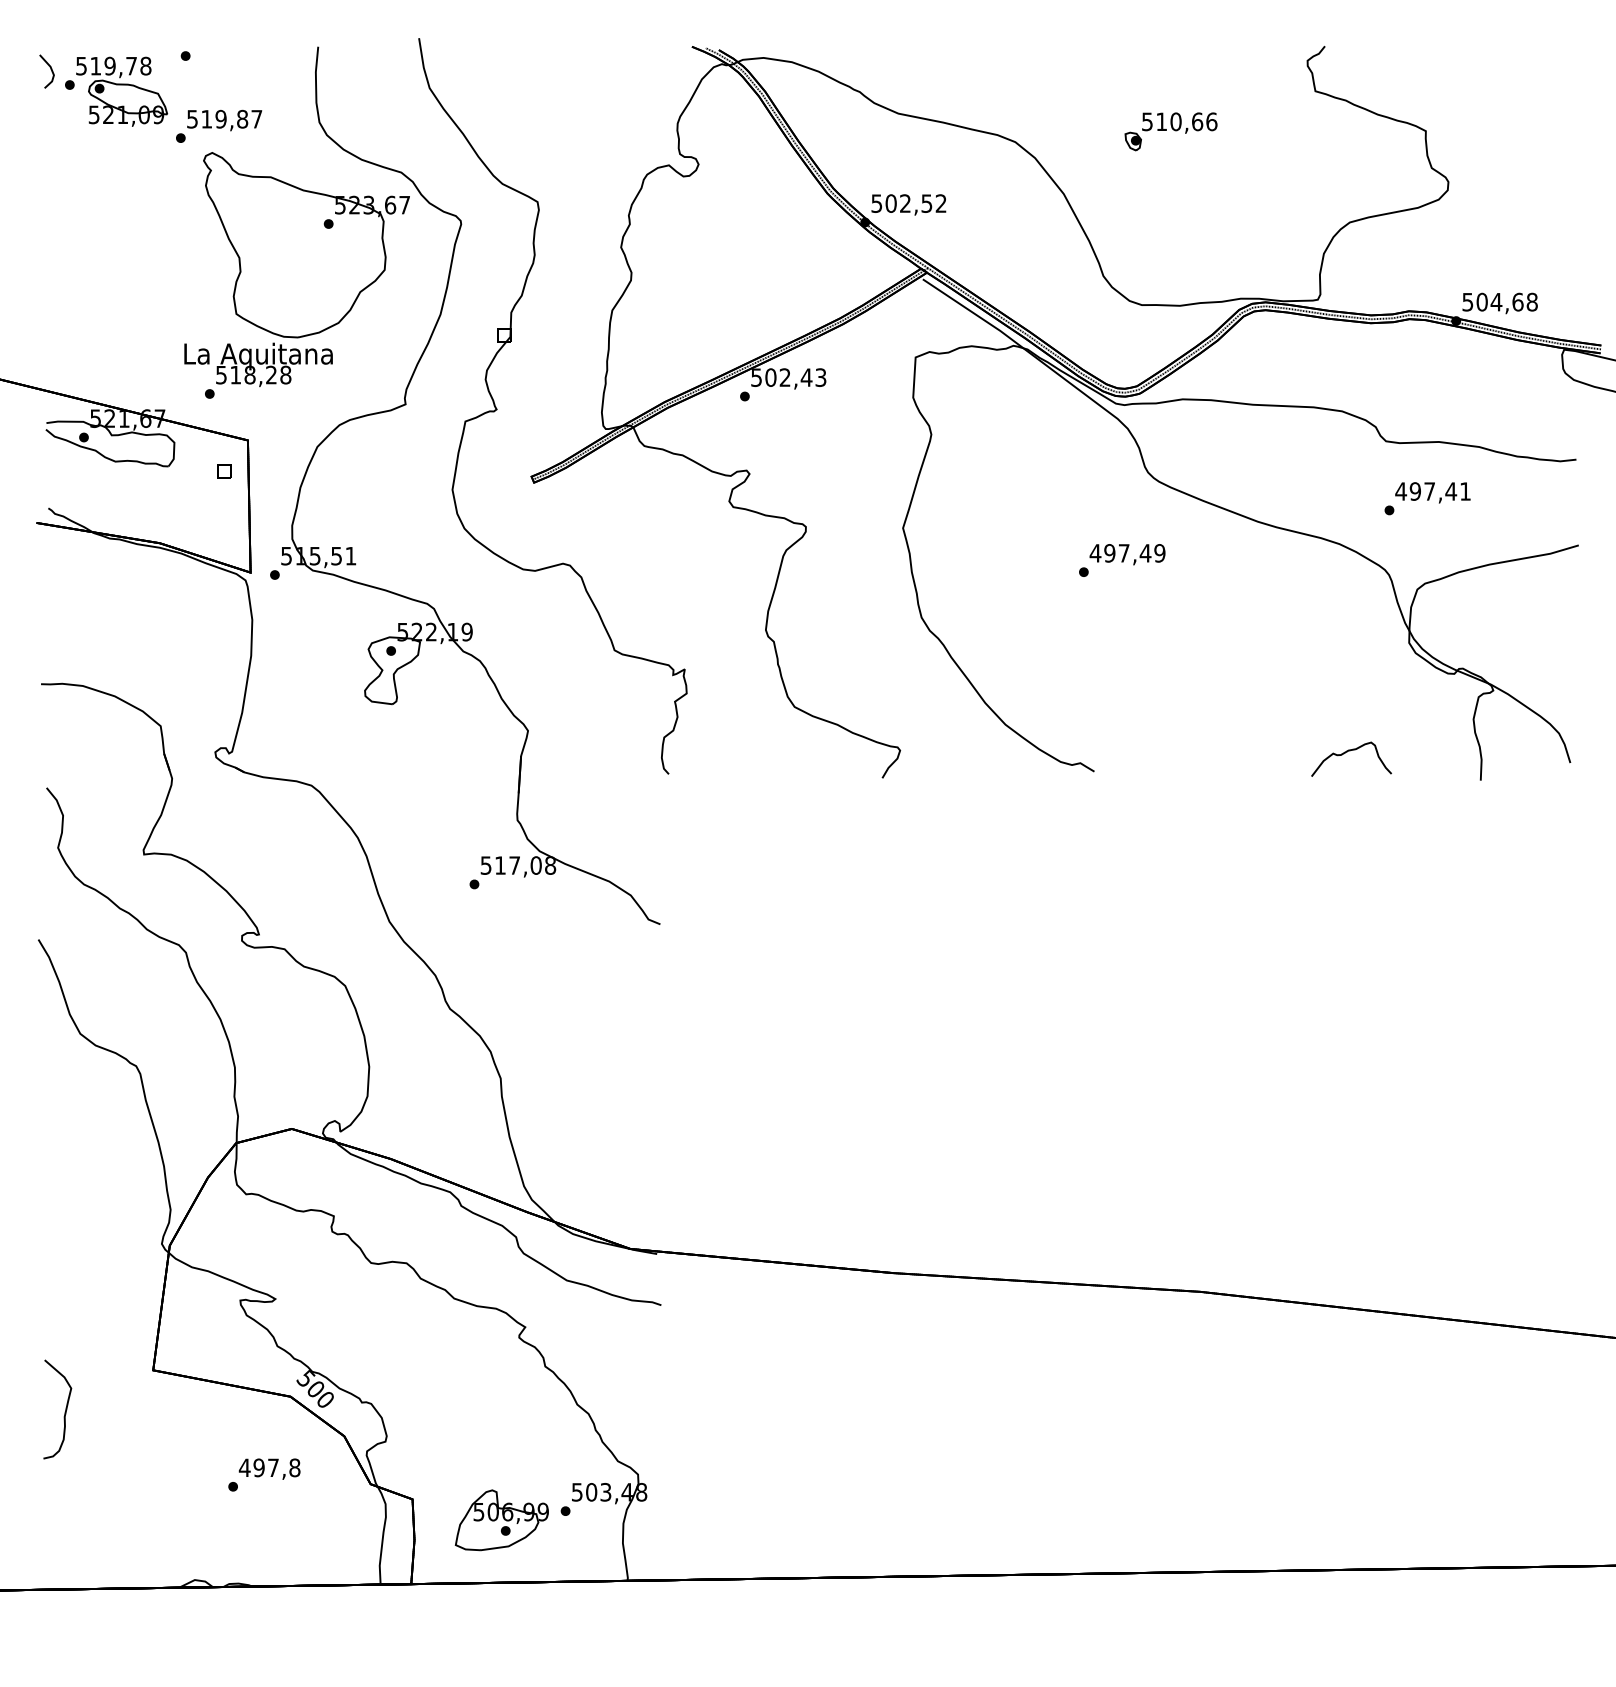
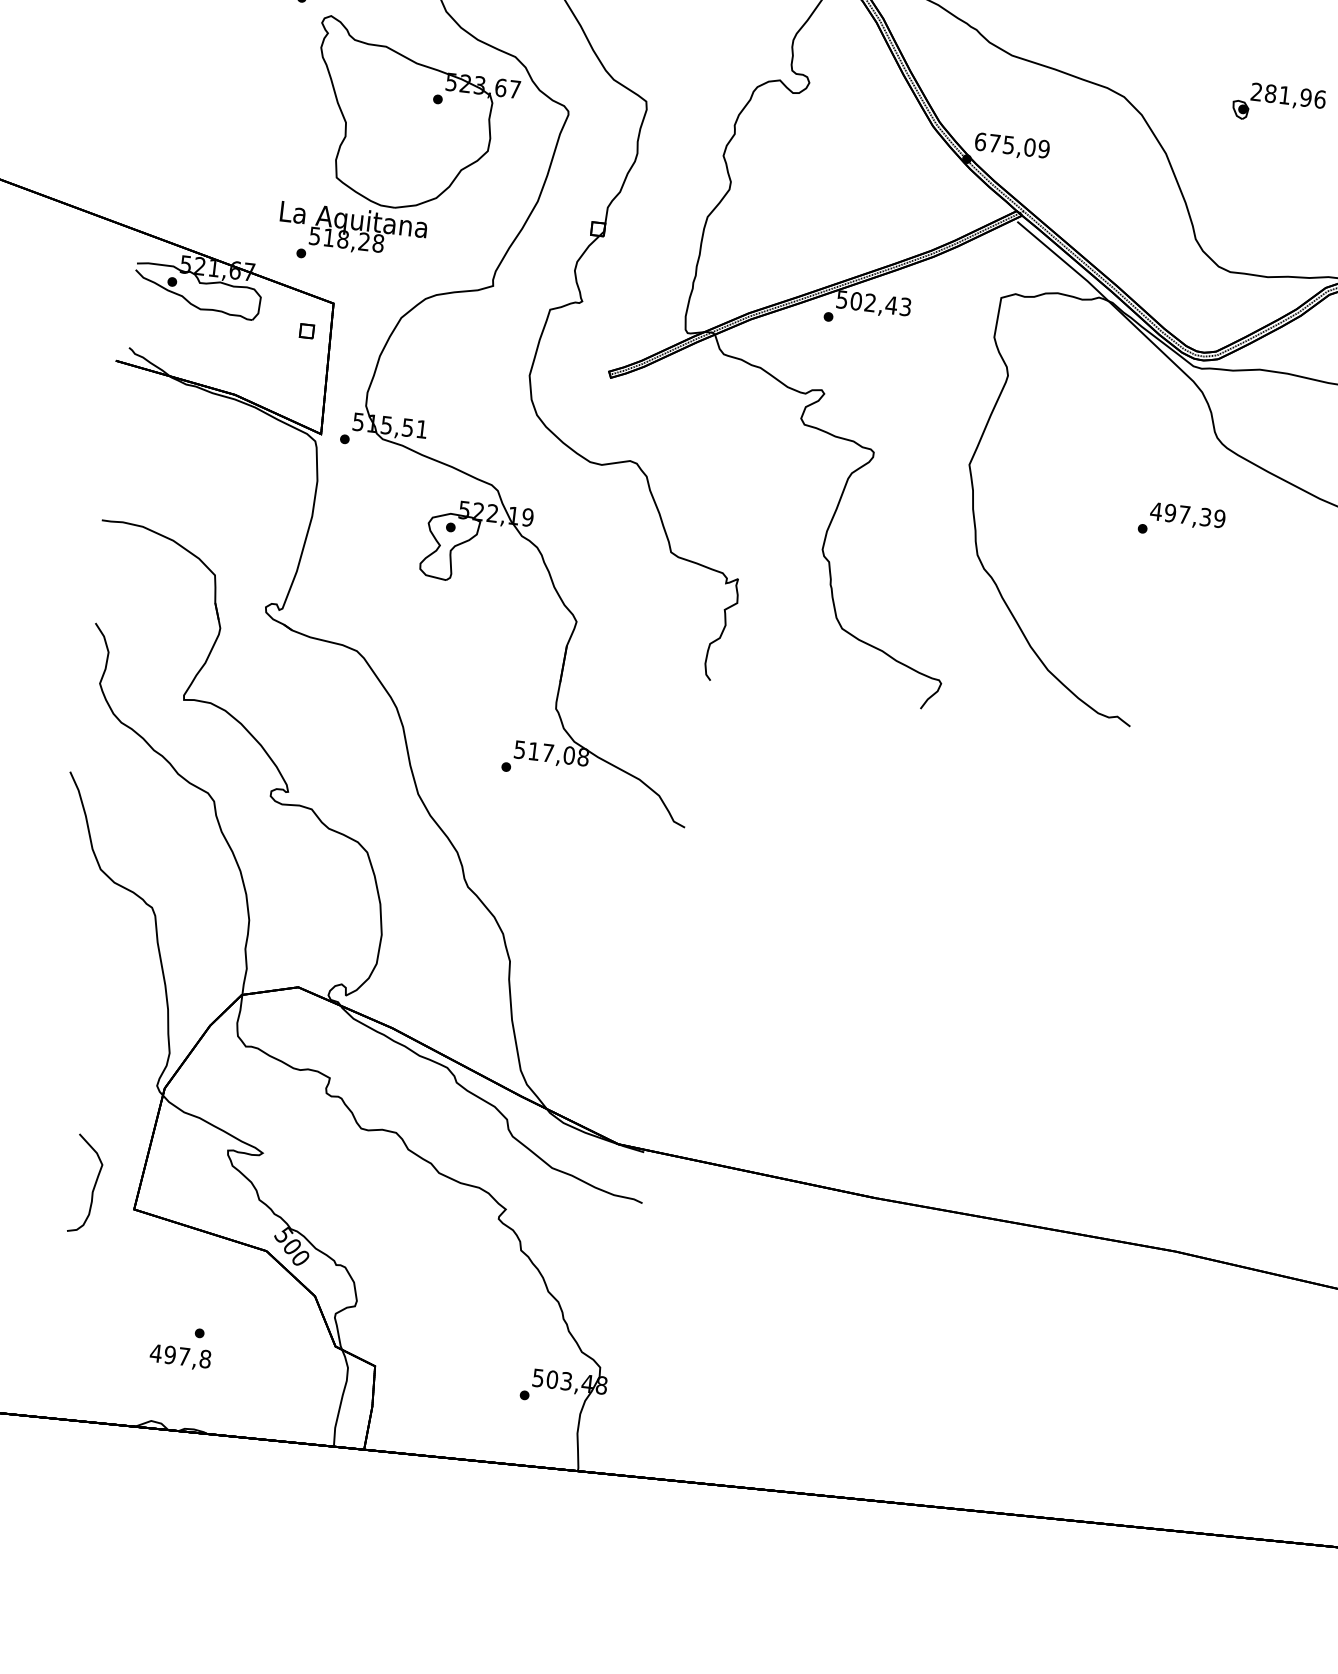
text: (1172, 121) -> (1281, 94), 510,66 -> 281,96
text: (908, 203) -> (1011, 145), 502,52 -> 675,09
text: (1145, 553) -> (1205, 517), 497,49 -> 497,39
part: (64, 1412) -> (92, 1187), moved
text: (269, 1468) -> (180, 1356), moved
part: (501, 1520) -> (460, 1397), removed

